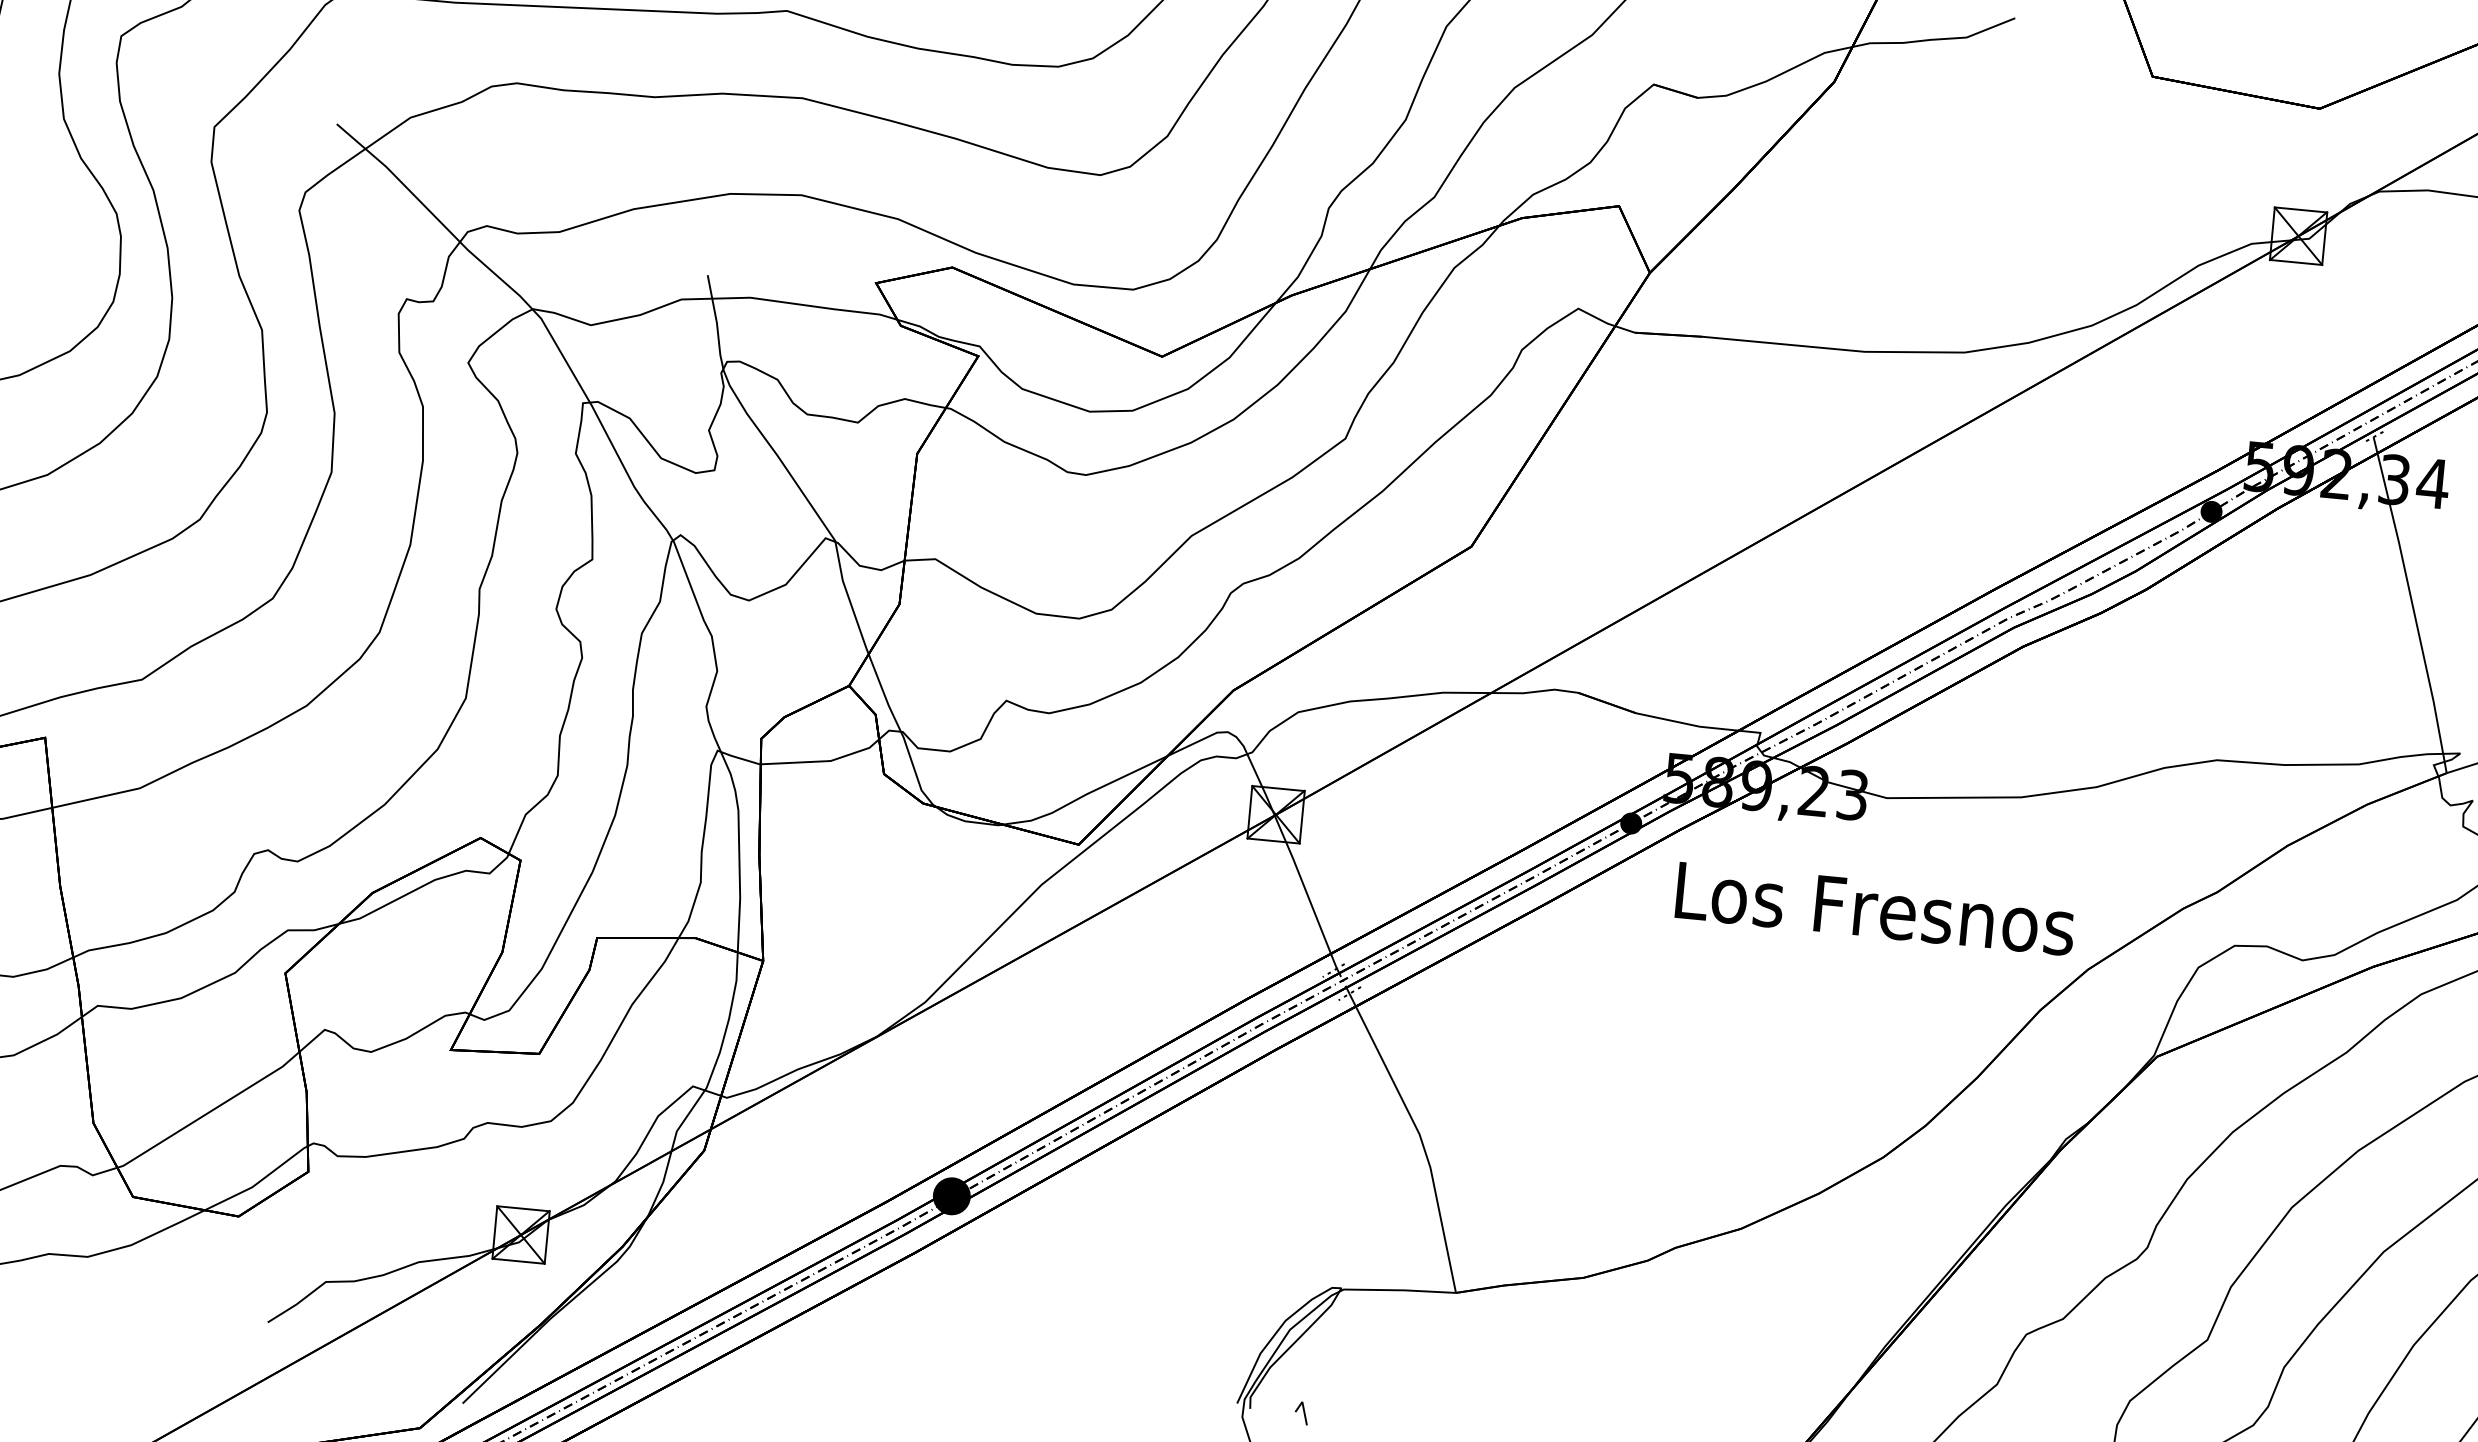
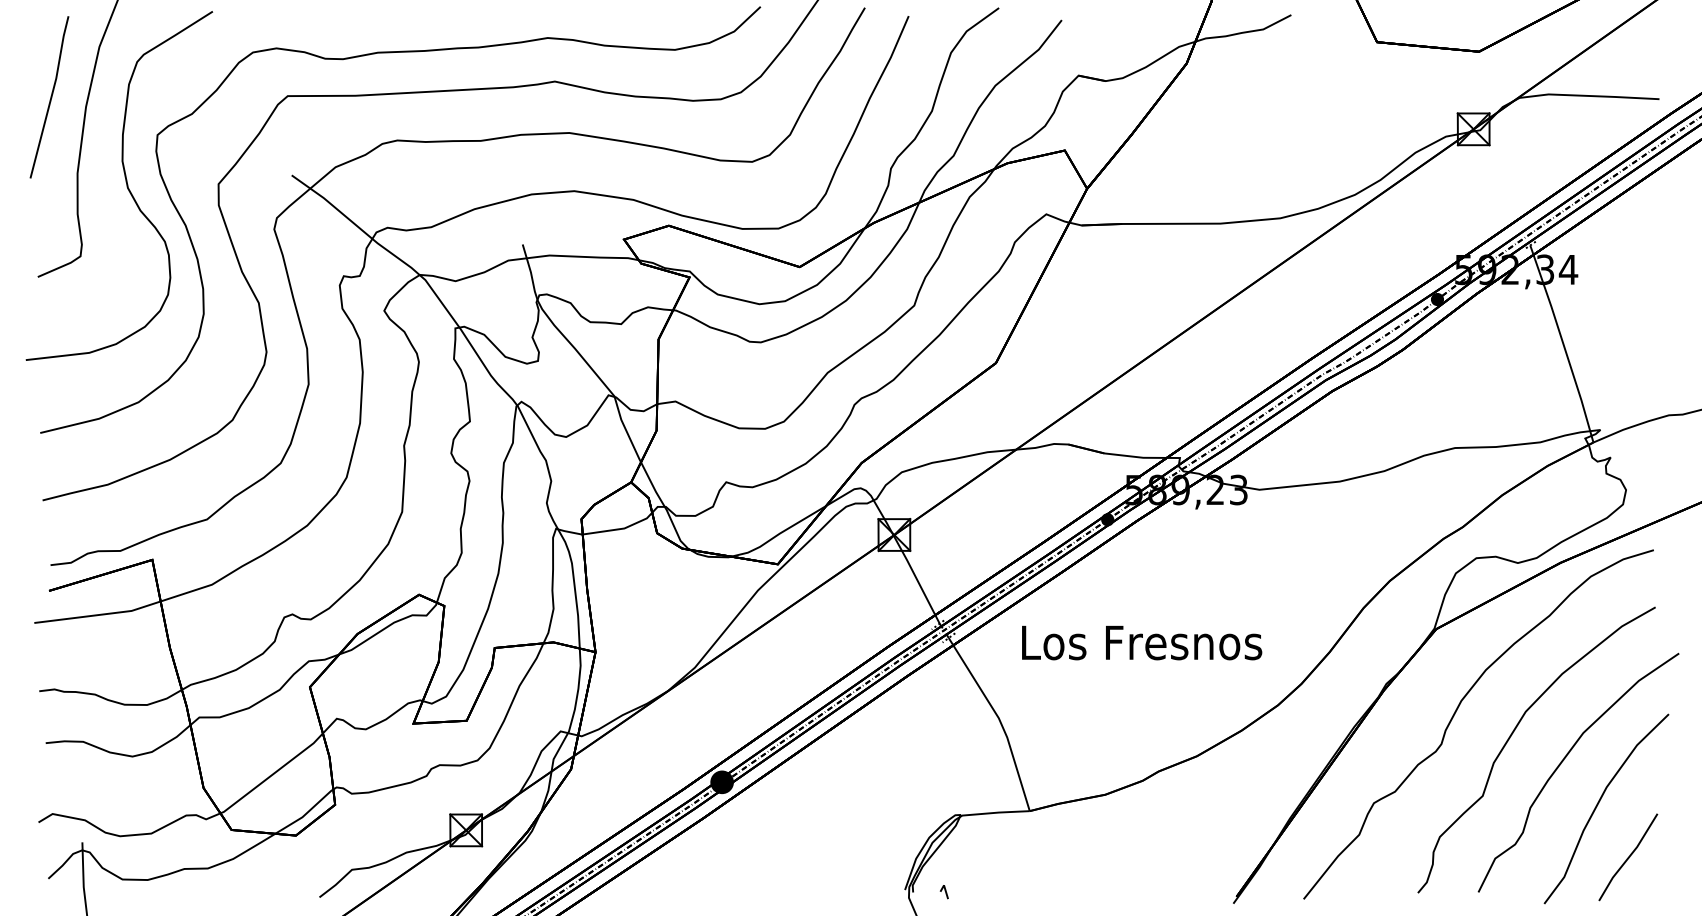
text: (1876, 908) -> (1142, 642), moved

